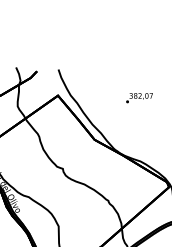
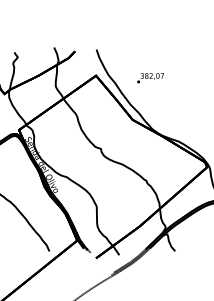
text: (139, 98) -> (150, 78), moved

